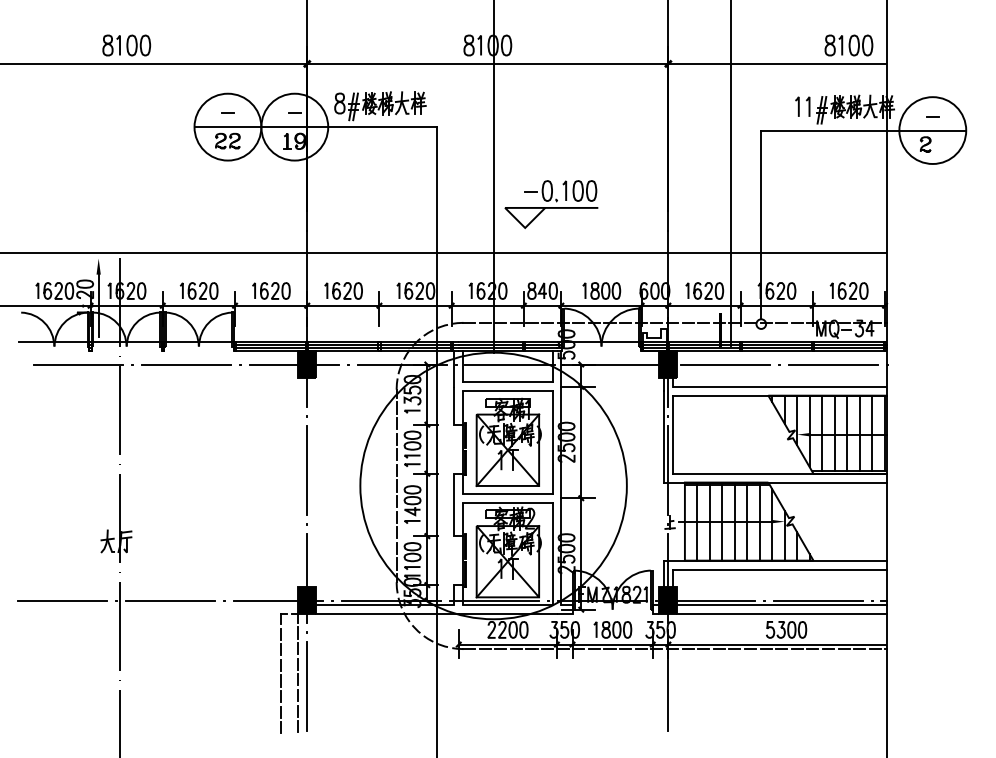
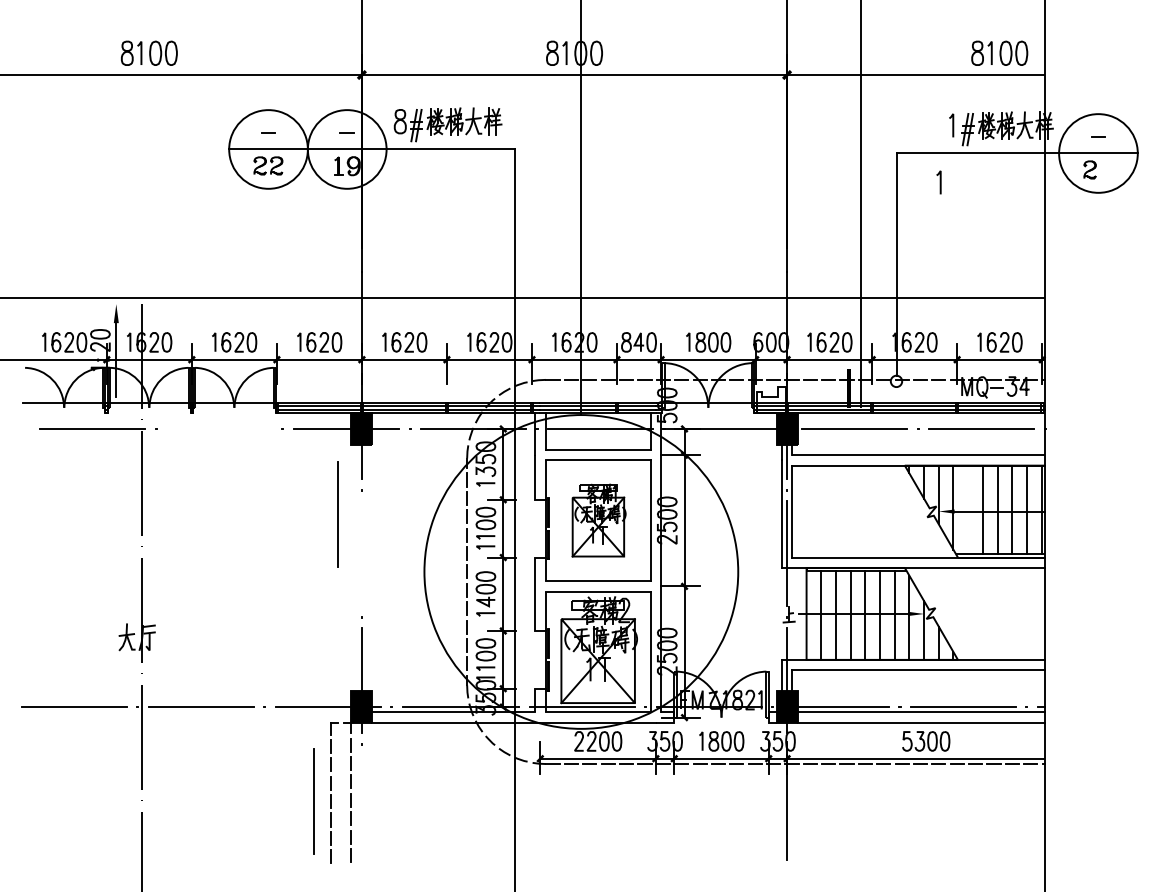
line: (797, 106) -> (939, 182), moved
part: (551, 204) -> (649, 240), removed
line: (186, 364) -> (219, 428), removed
line: (822, 432) -> (968, 509), removed
part: (508, 442) -> (598, 520), size x0.7
line: (306, 470) -> (337, 514), moved
line: (306, 686) -> (313, 801), moved

